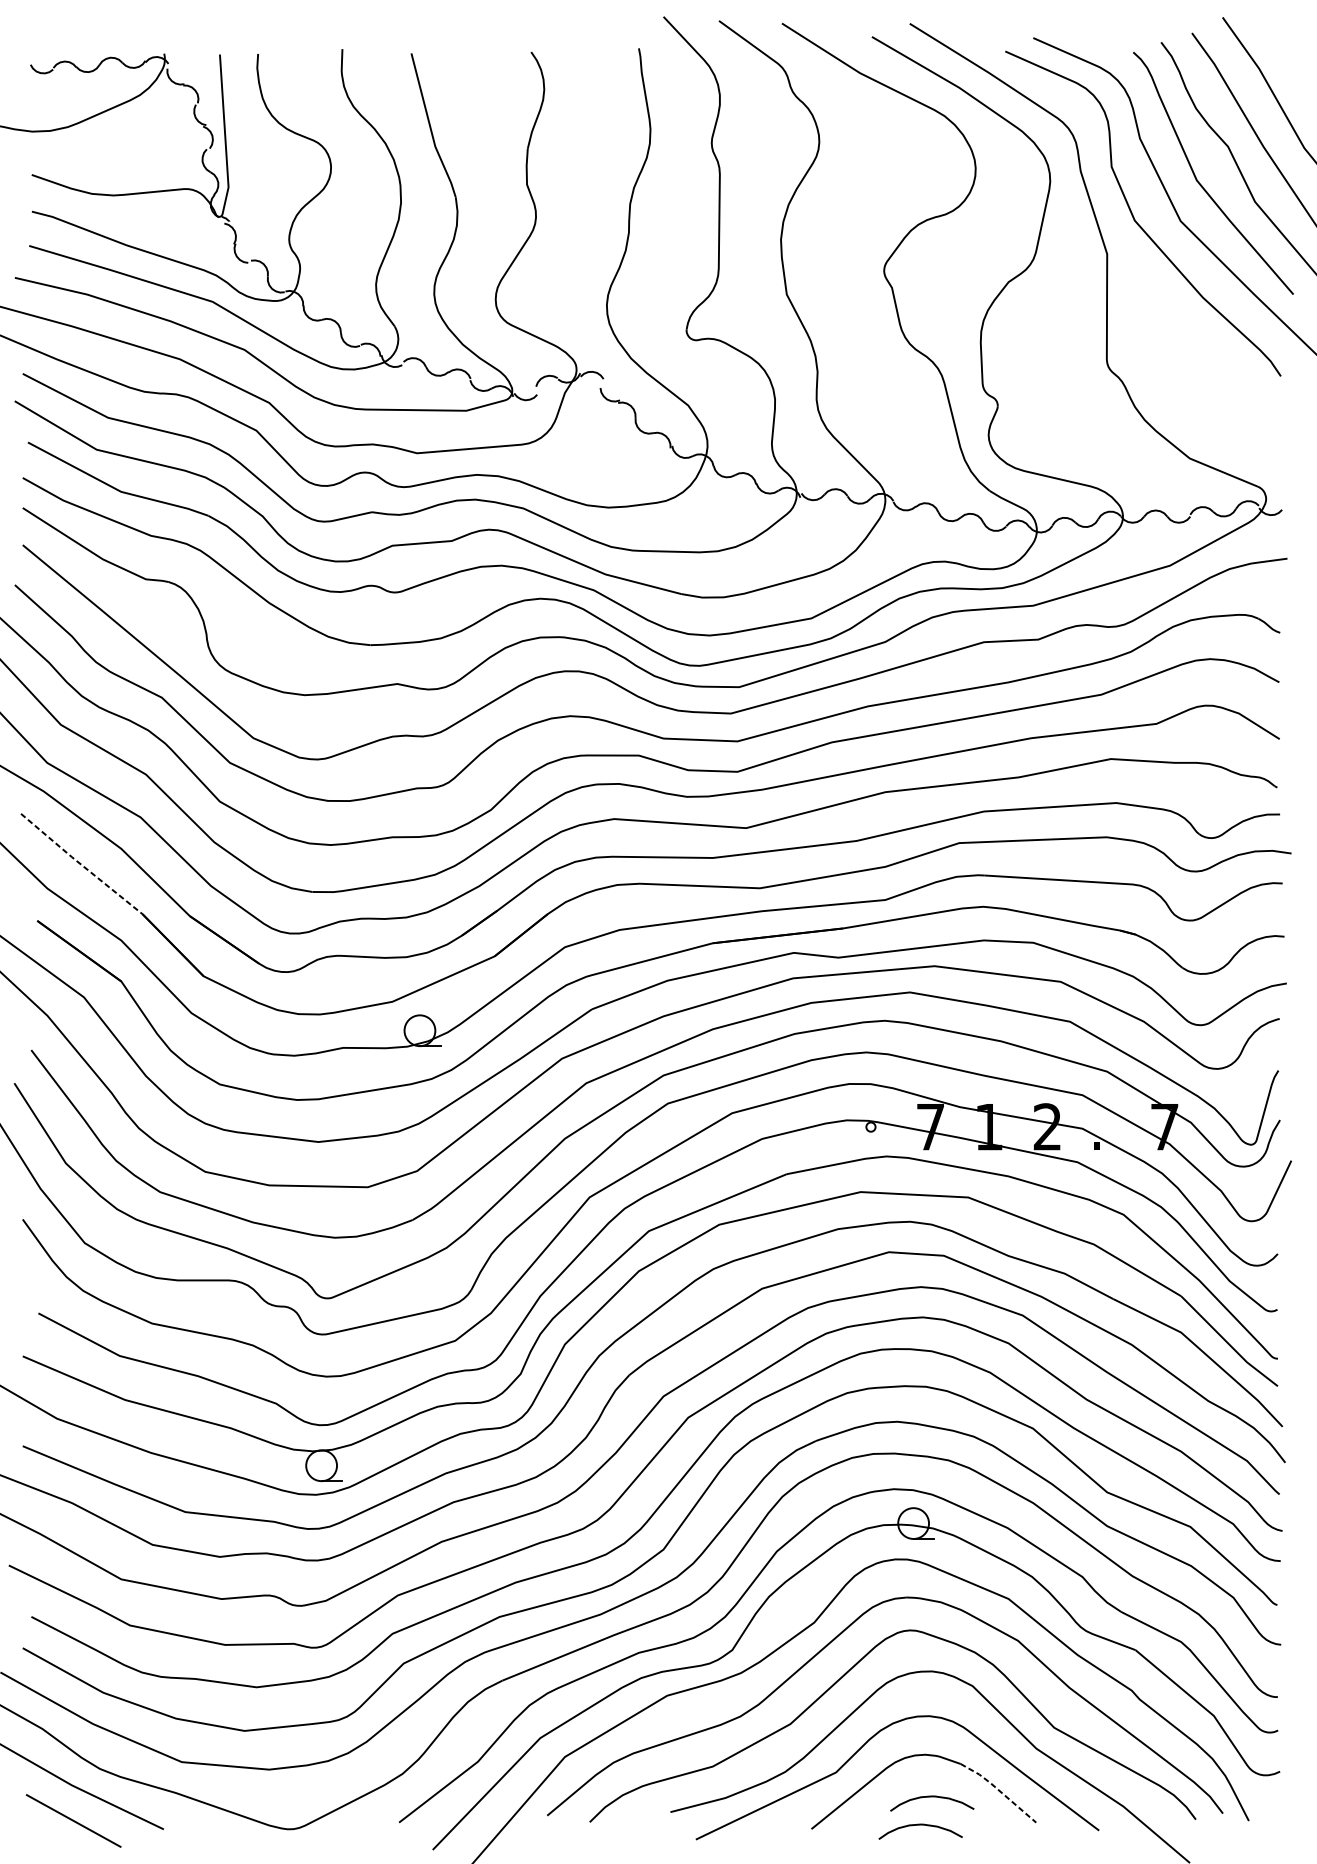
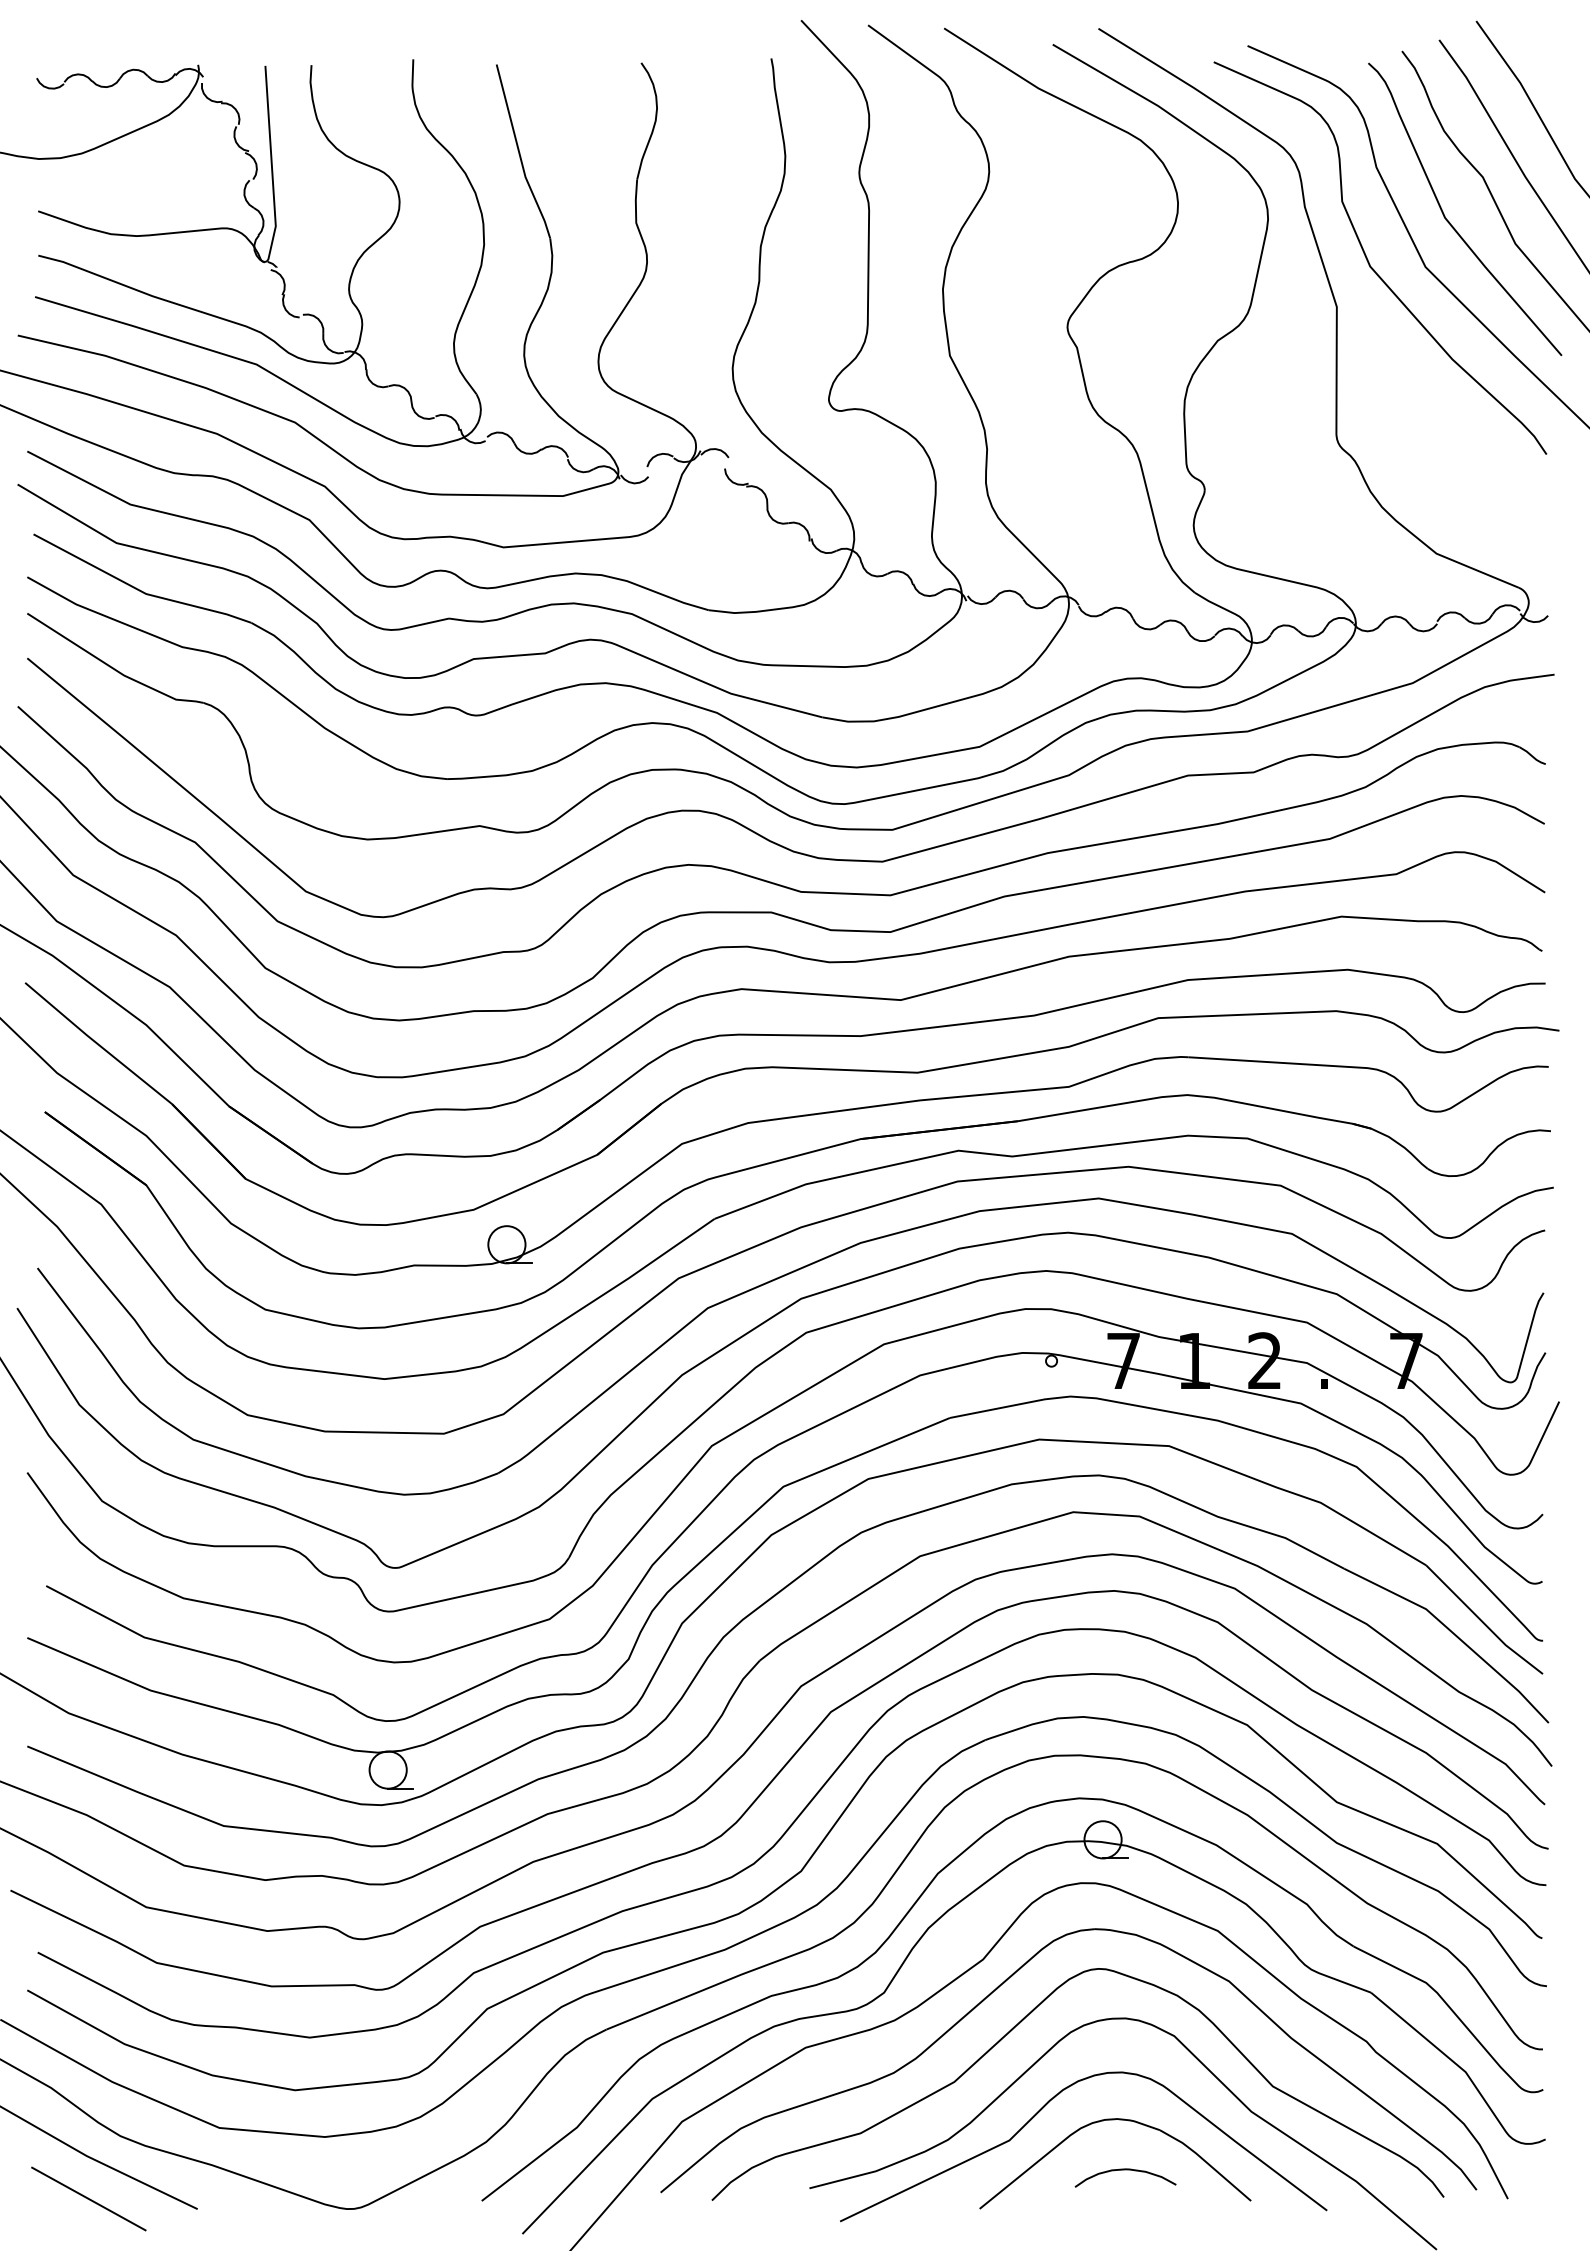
line: (80, 864) -> (97, 1043), dashed -> solid
line: (1000, 1790) -> (1207, 2162), dashed -> solid
curve: (920, 1825) -> (1111, 2204), removed

